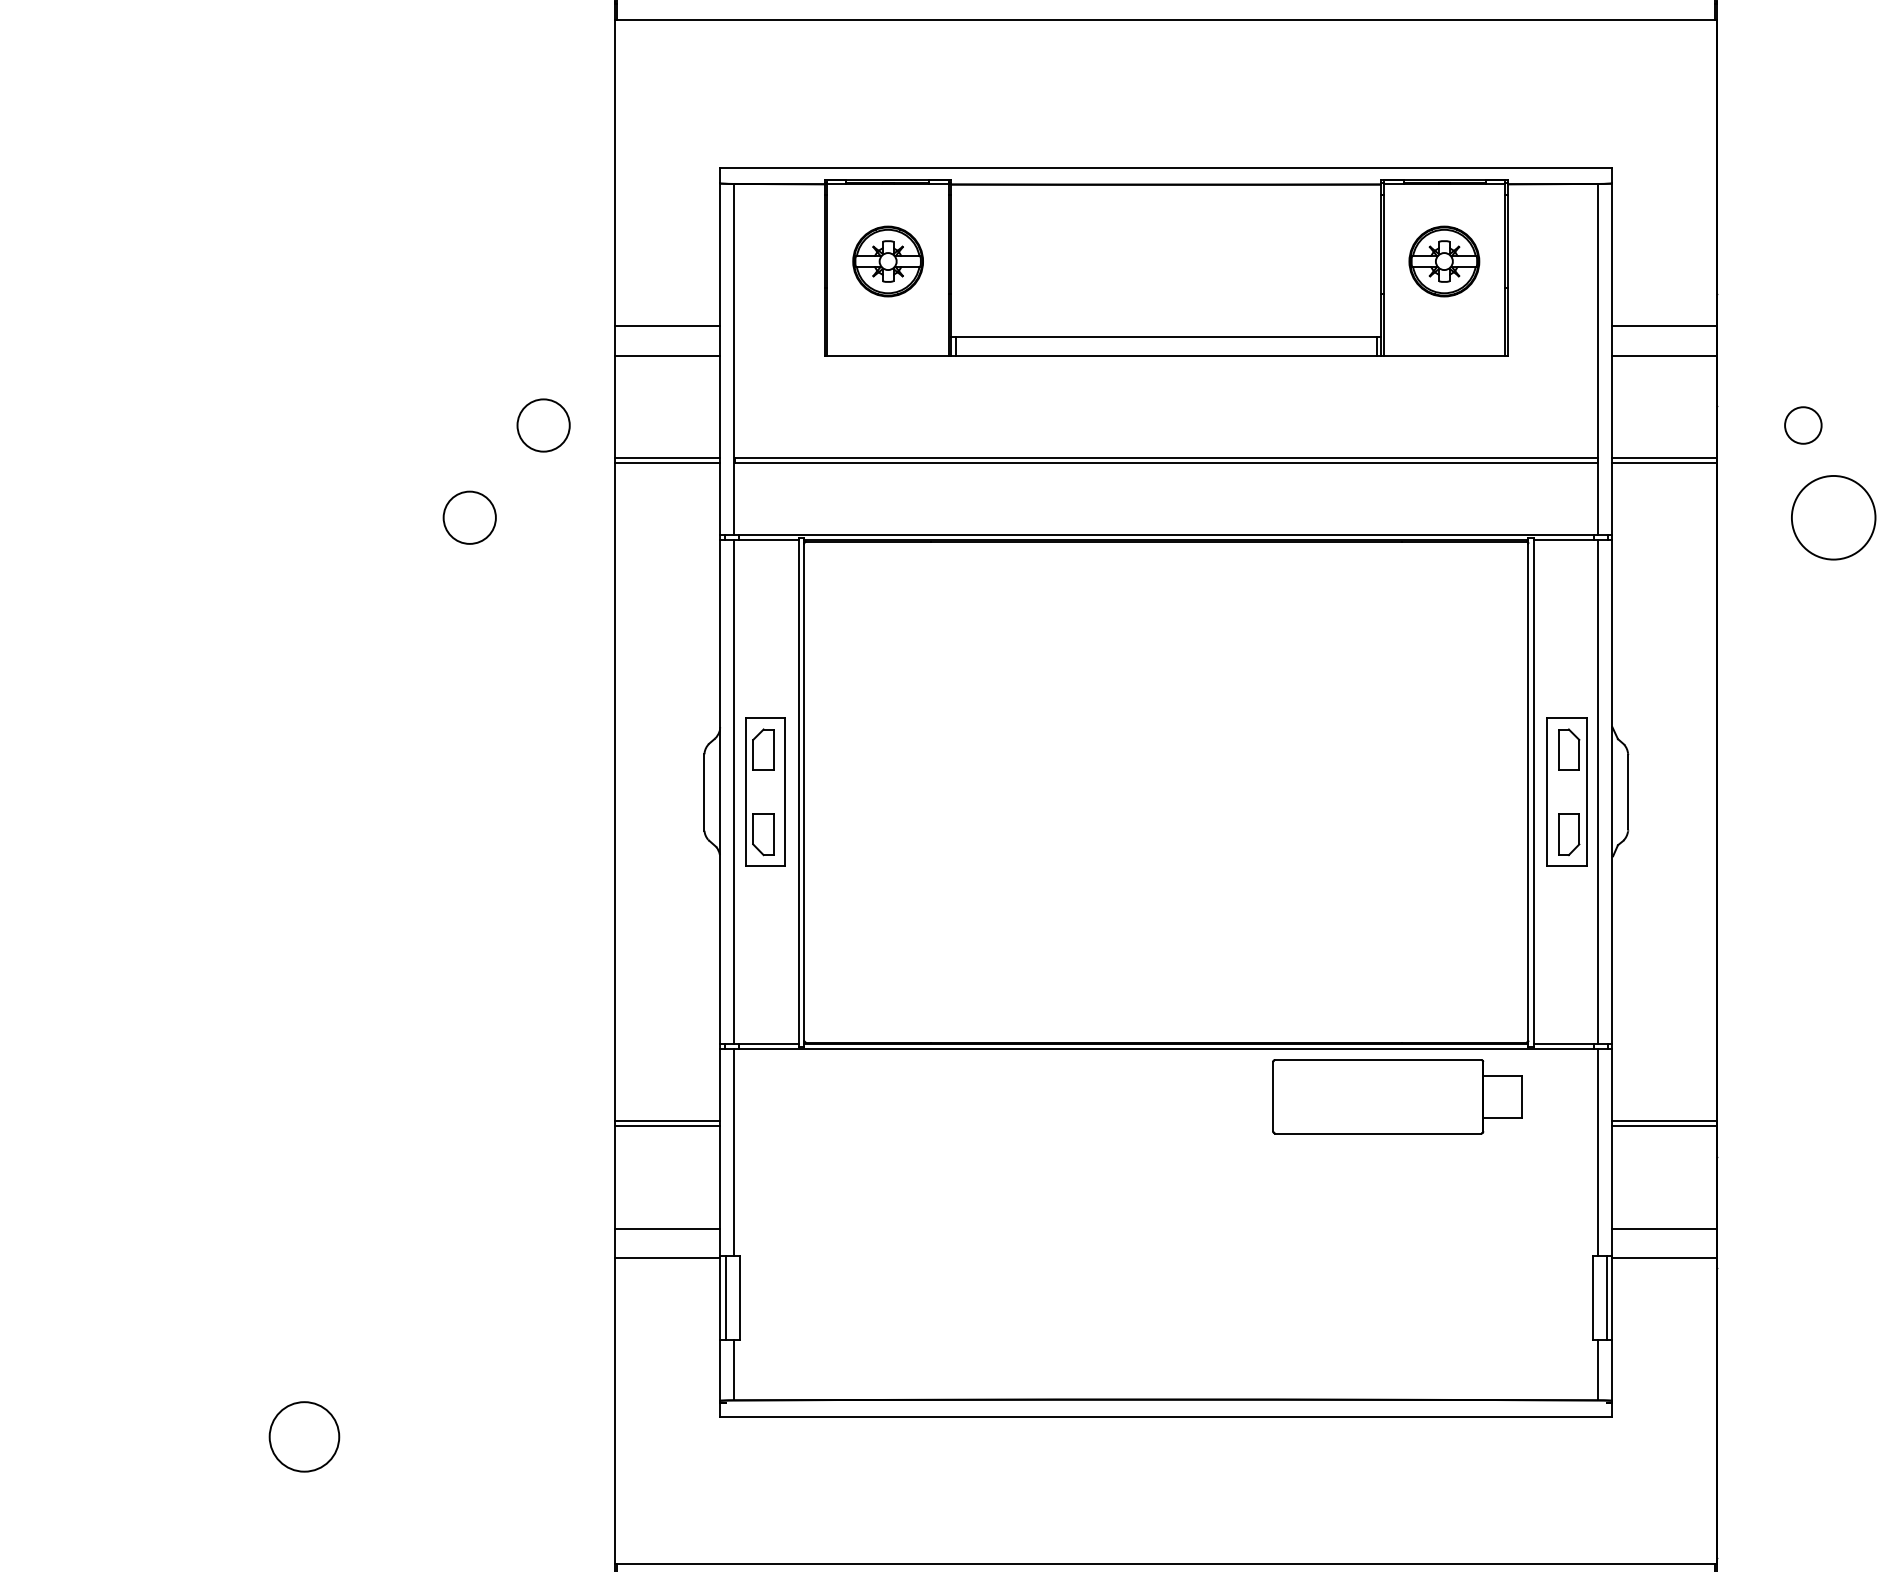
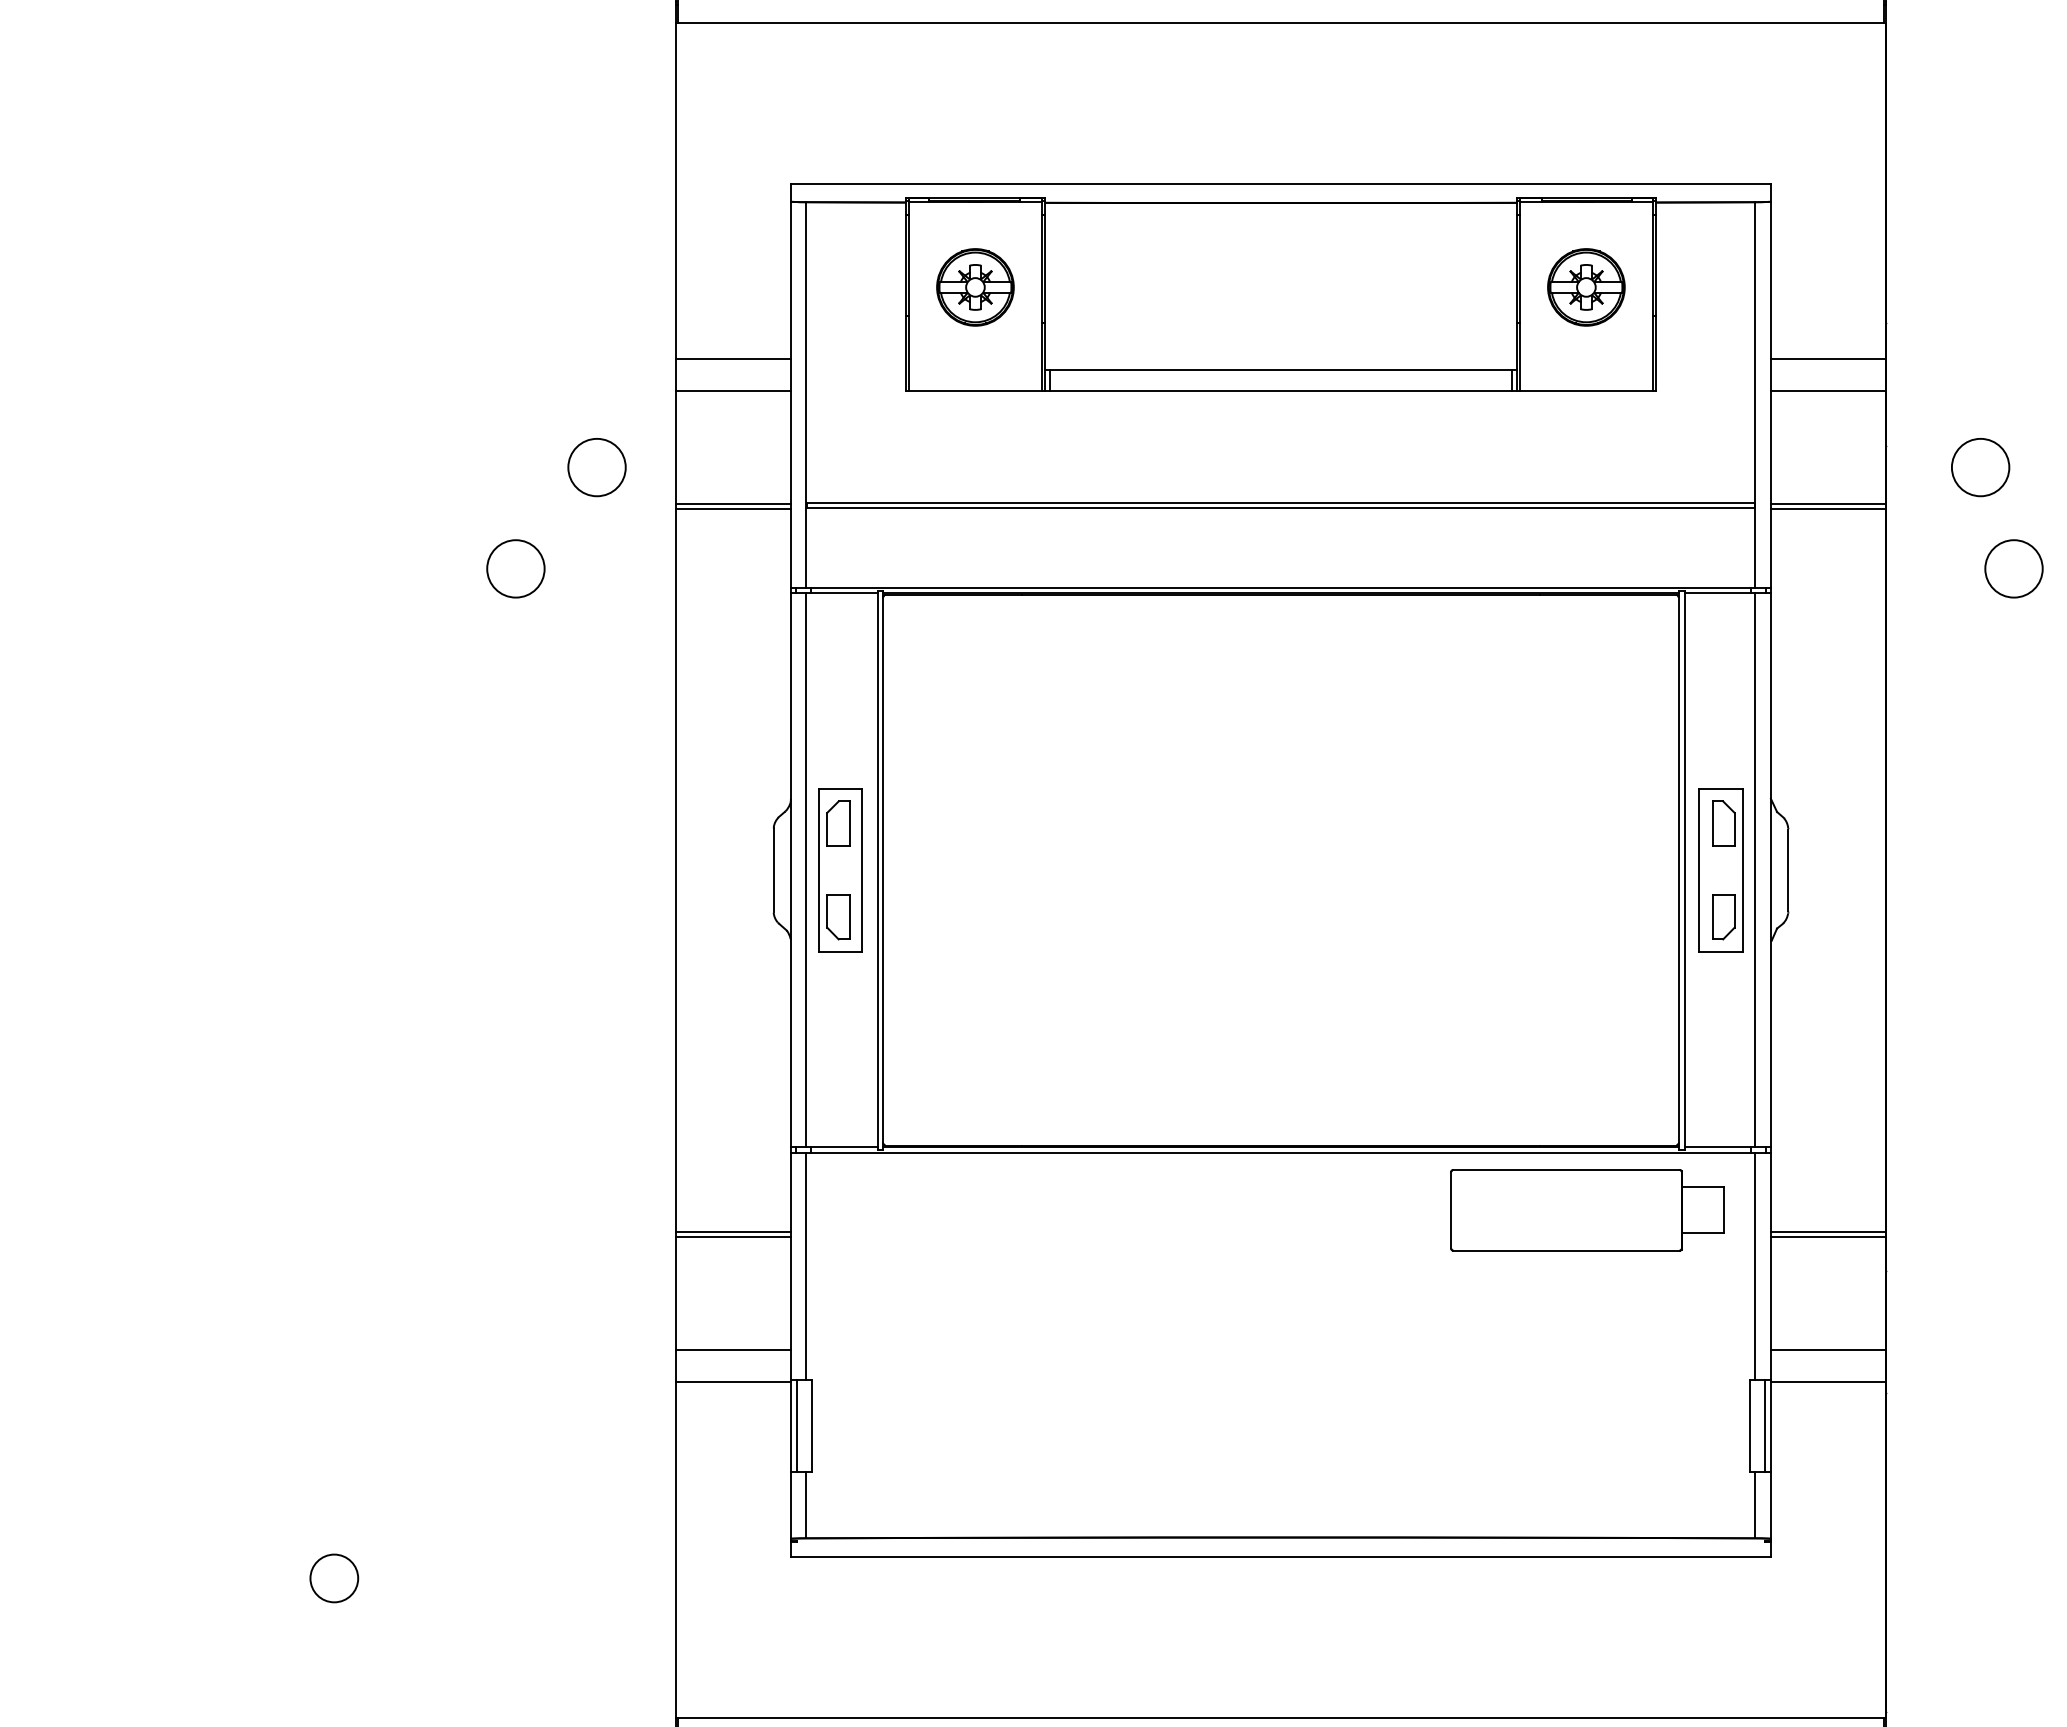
circle: (1803, 425) -> (1980, 467), size x1.43
circle: (1833, 517) -> (2013, 568), size x0.62
part: (1397, 1096) -> (1587, 1210), moved
circle: (304, 1436) -> (334, 1578), size x0.62

